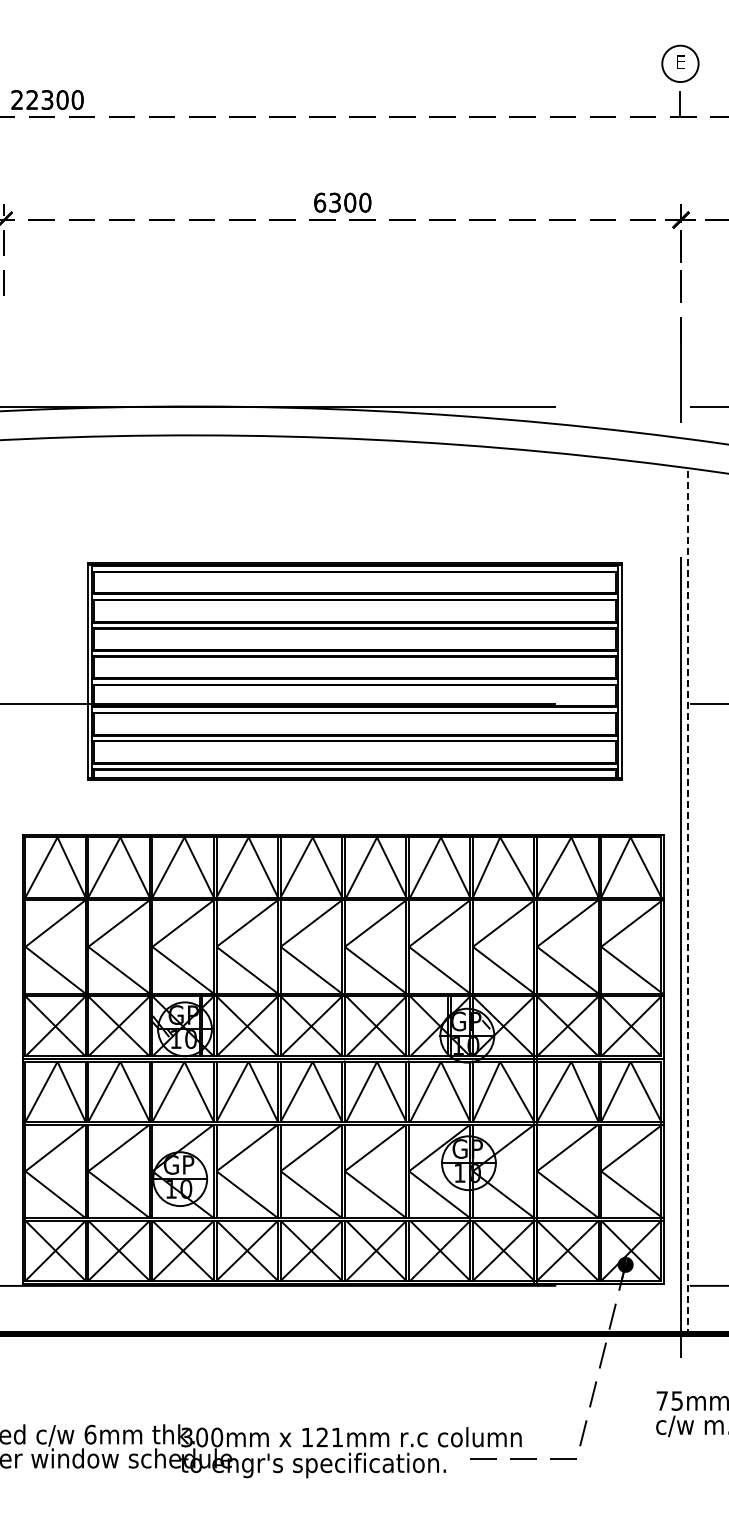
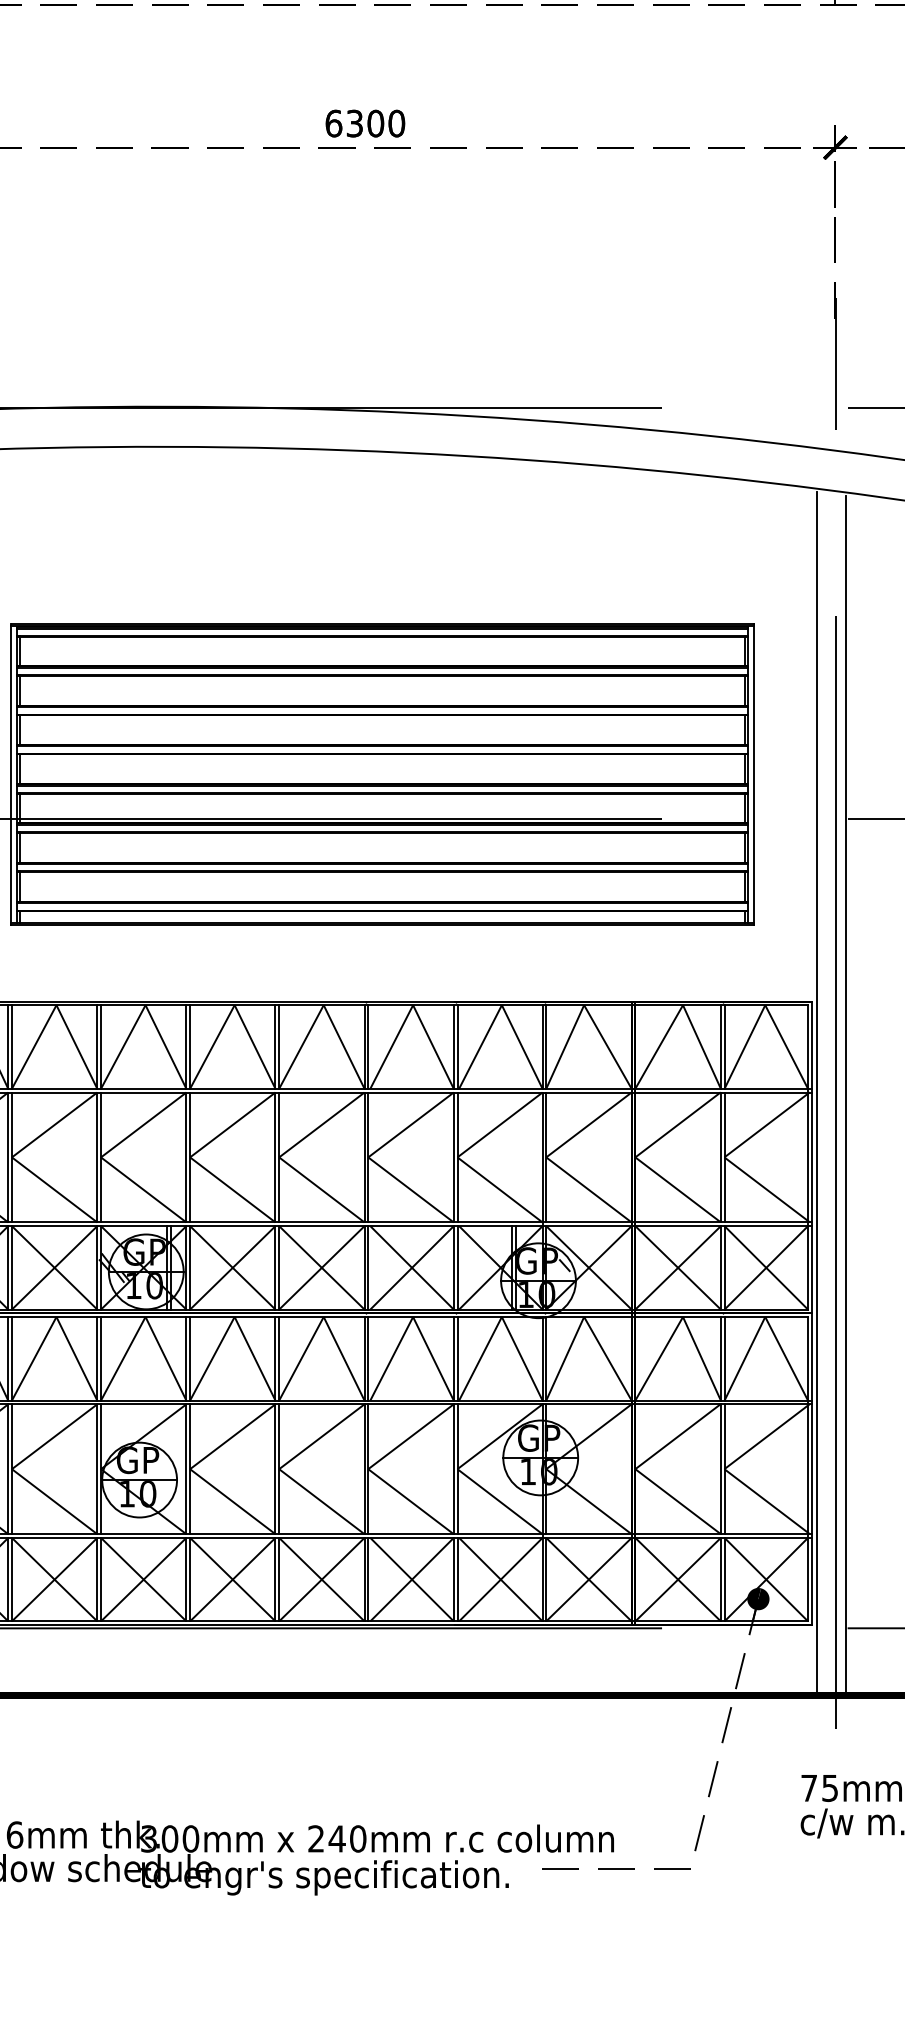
line: (668, 899) -> (817, 1091), added
line: (688, 901) -> (845, 1094), dashed -> solid
text: (322, 1437) -> (337, 1838), 121mm -> 240mm

